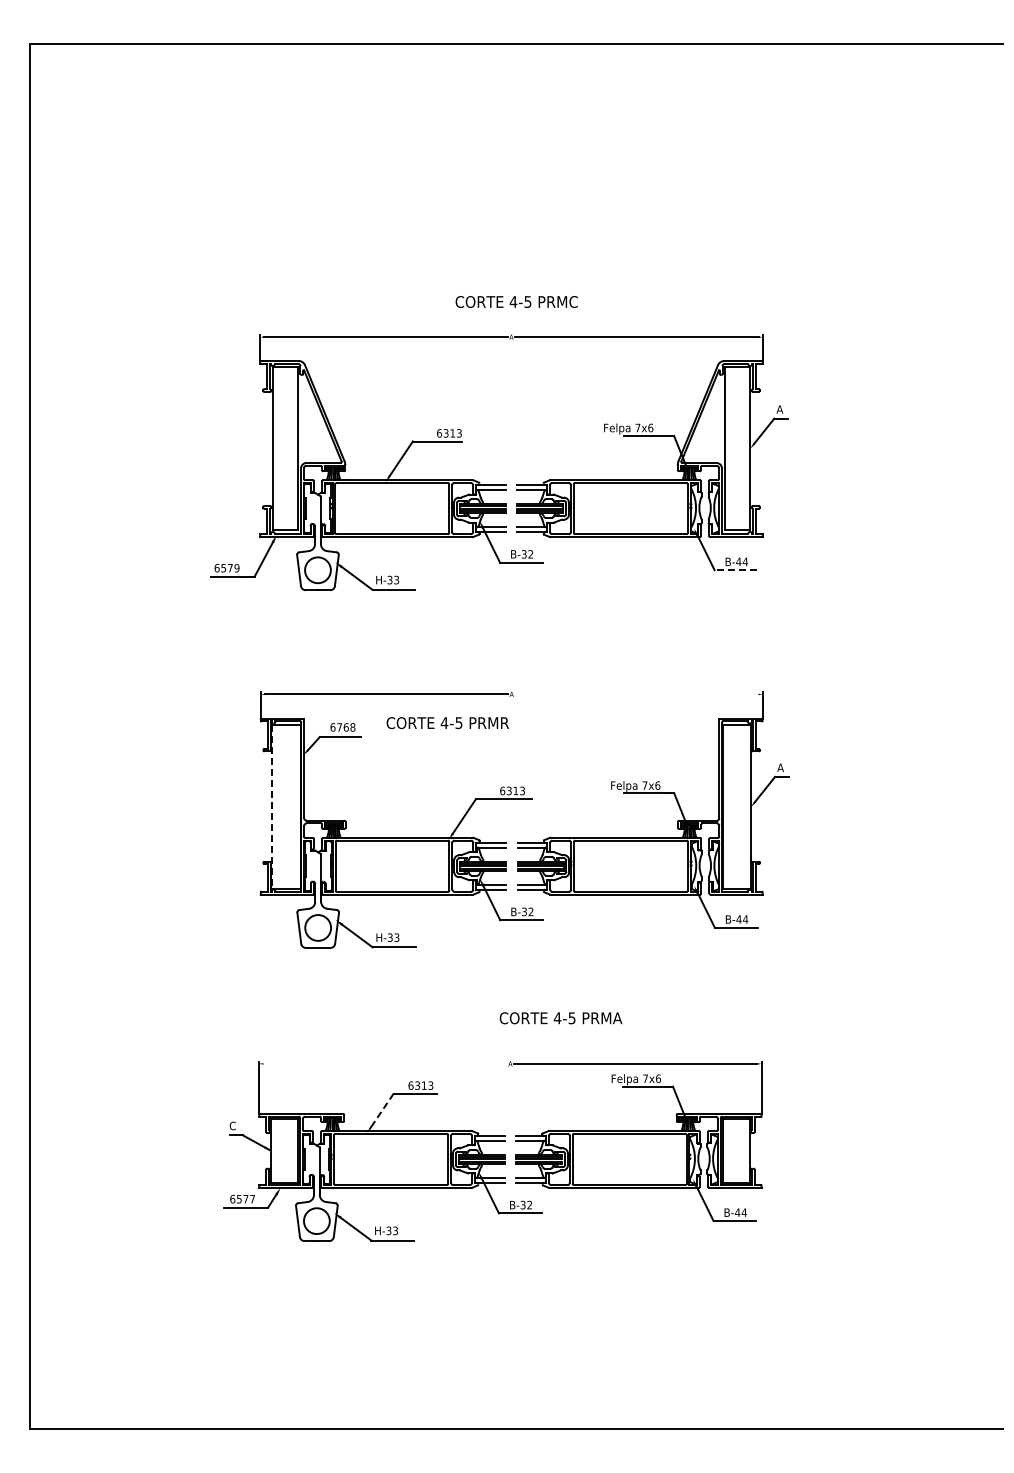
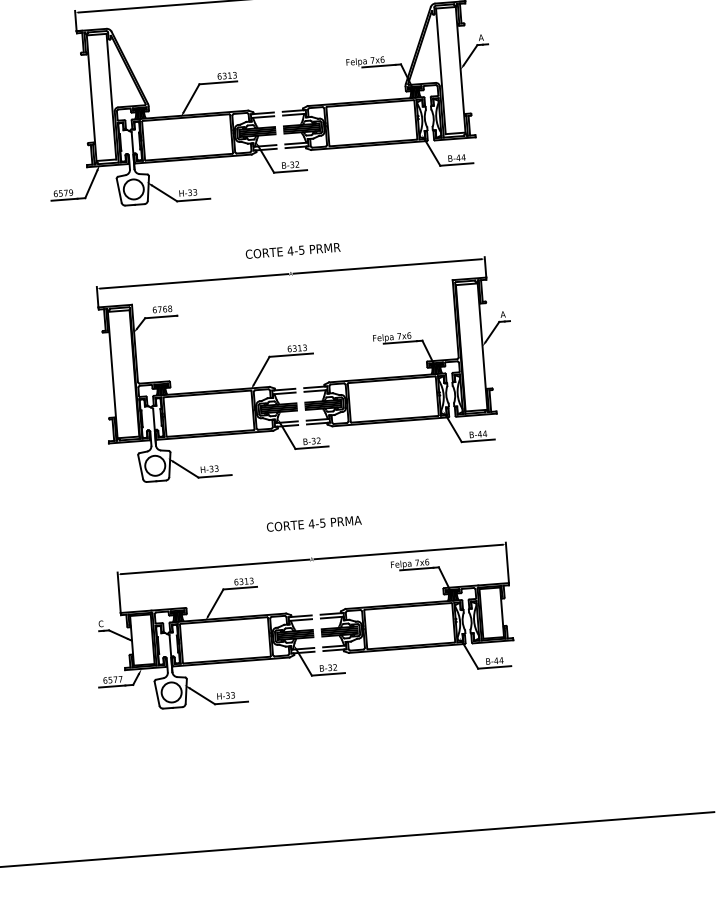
line: (735, 570) -> (456, 164), dashed -> solid
line: (636, 694) -> (387, 266), added
text: (447, 723) -> (292, 251), moved
line: (272, 807) -> (112, 375), dashed -> solid
text: (560, 1018) -> (313, 523), moved
line: (385, 1063) -> (215, 566), added
line: (382, 1109) -> (215, 602), dashed -> solid

